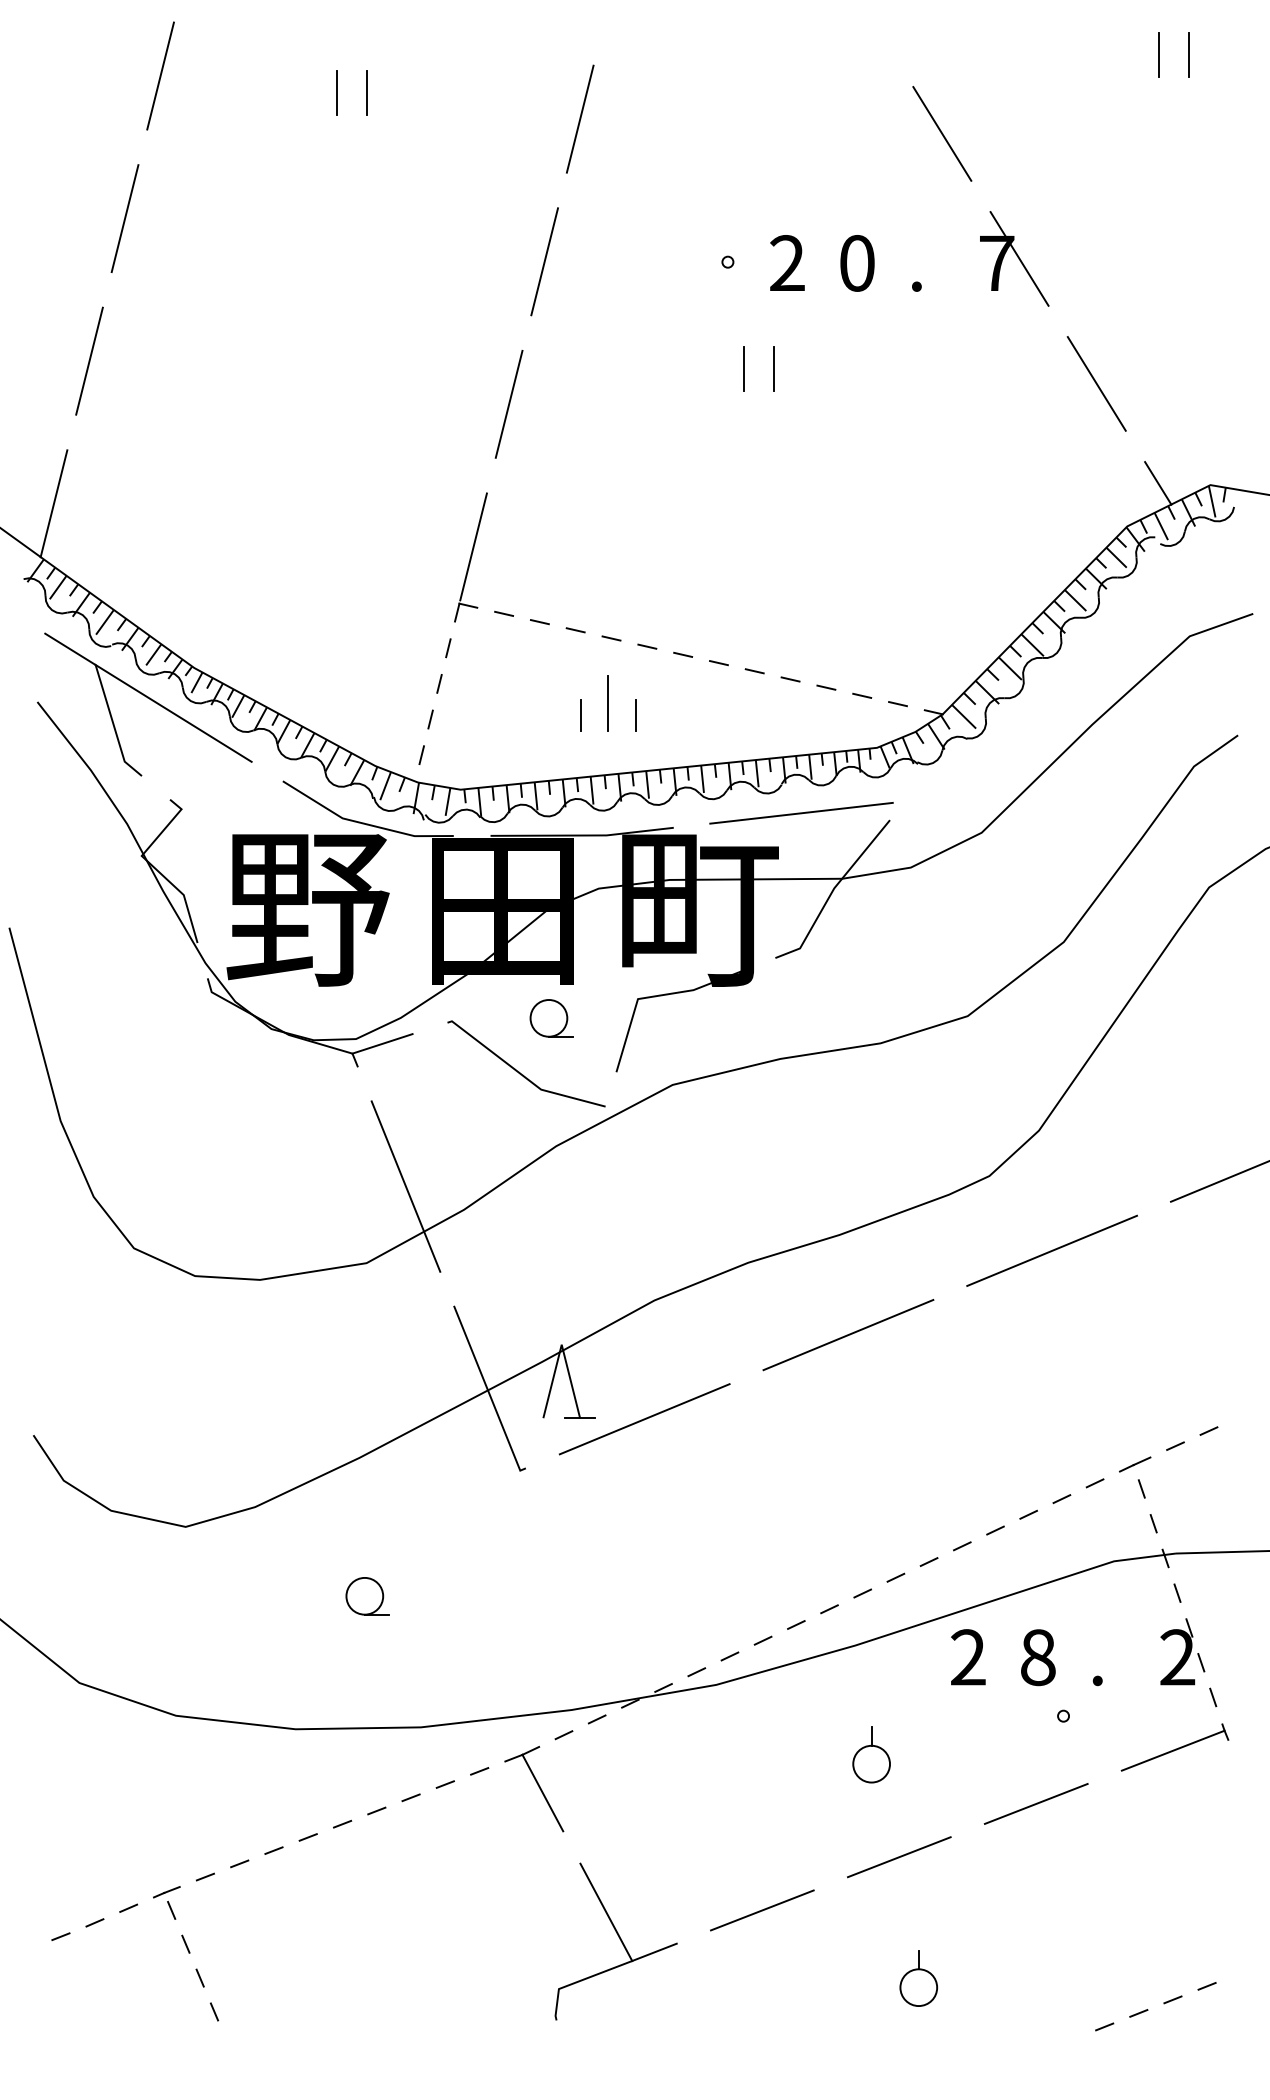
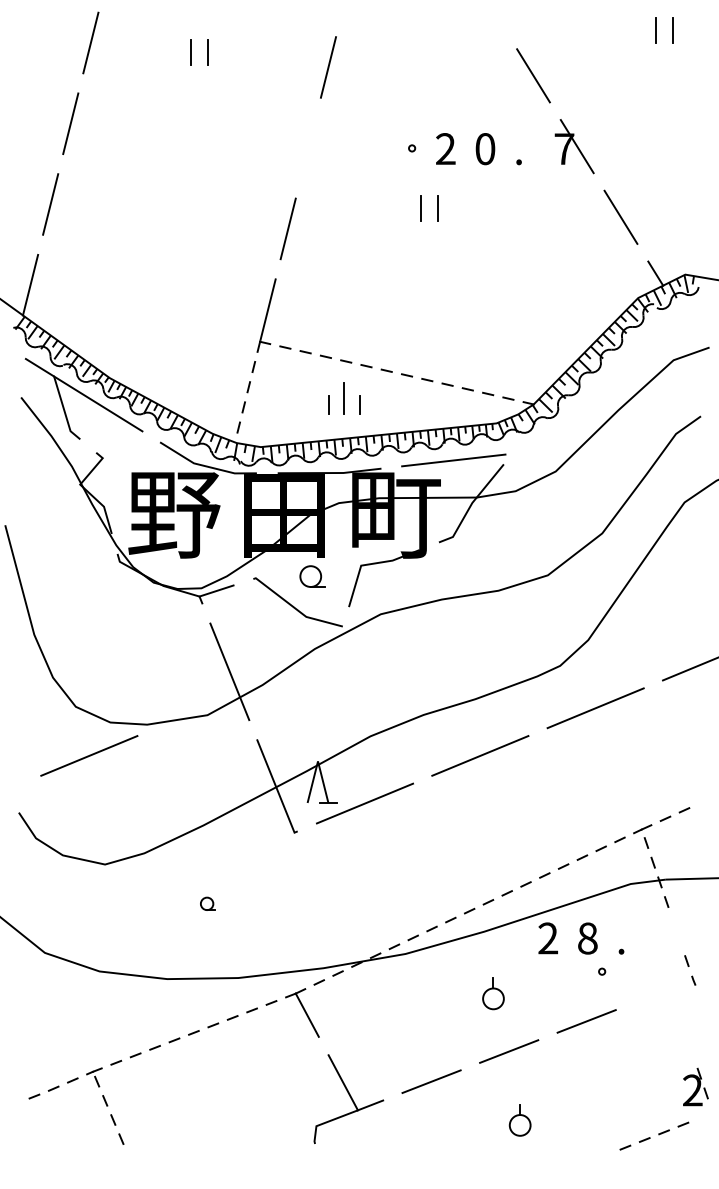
line: (543, 260) -> (307, 147), removed
line: (158, 1334) -> (89, 755), added
part: (366, 1595) -> (207, 903), size x0.6
part: (1182, 1650) -> (695, 1086), moved
line: (1173, 1749) -> (664, 990), removed

